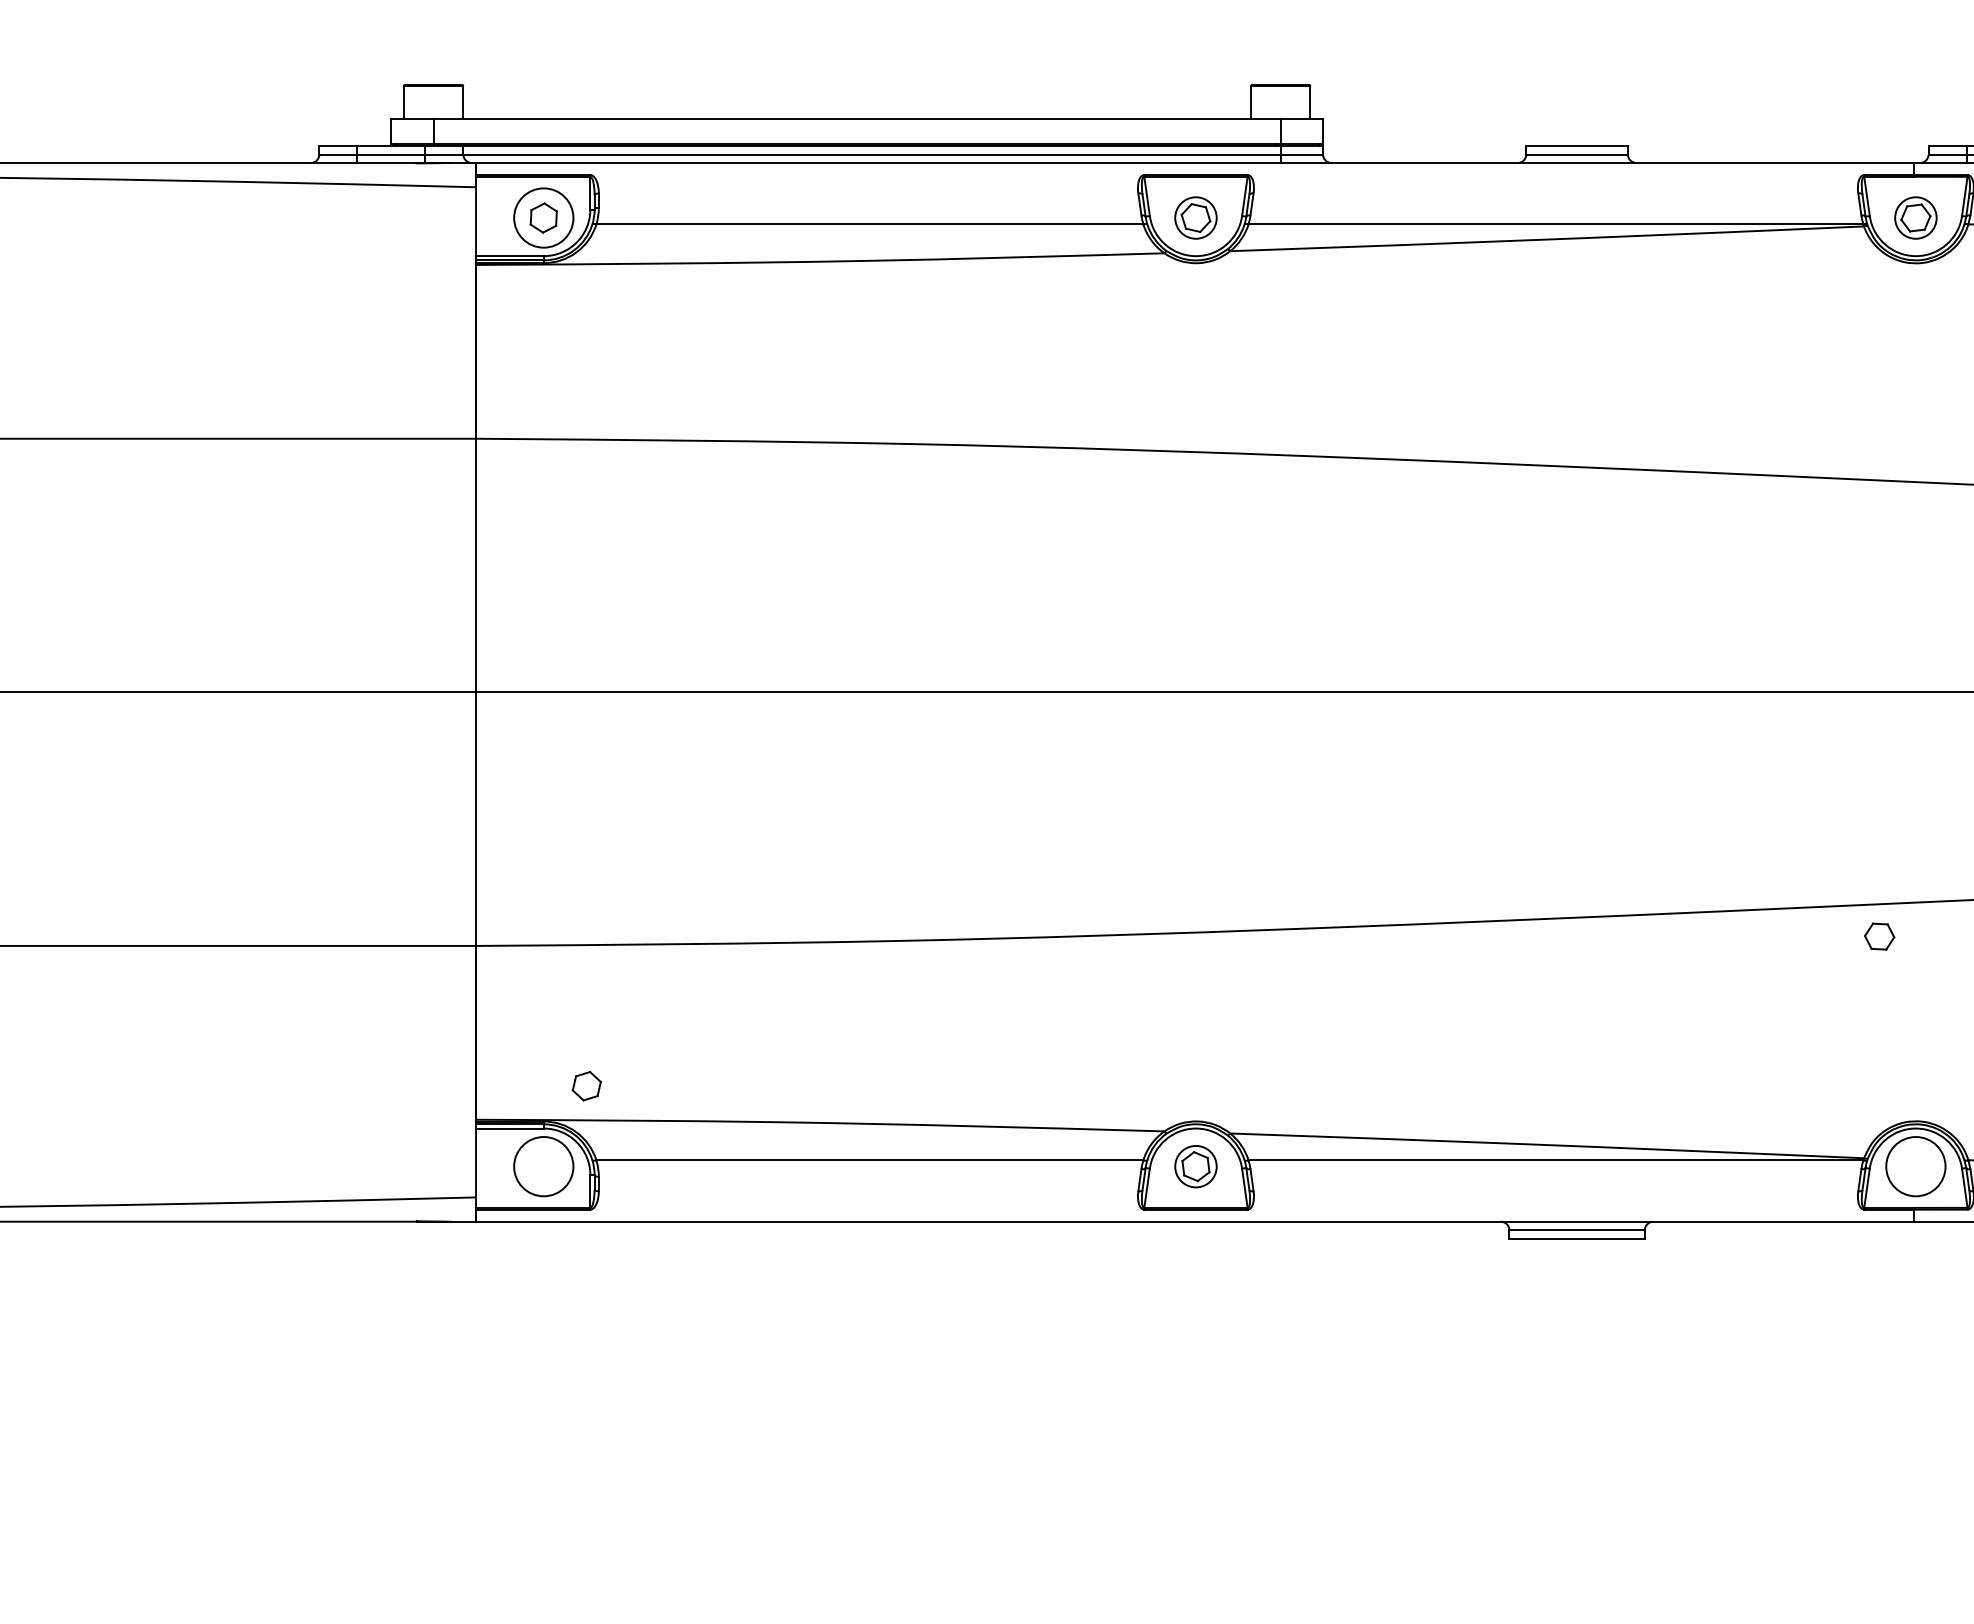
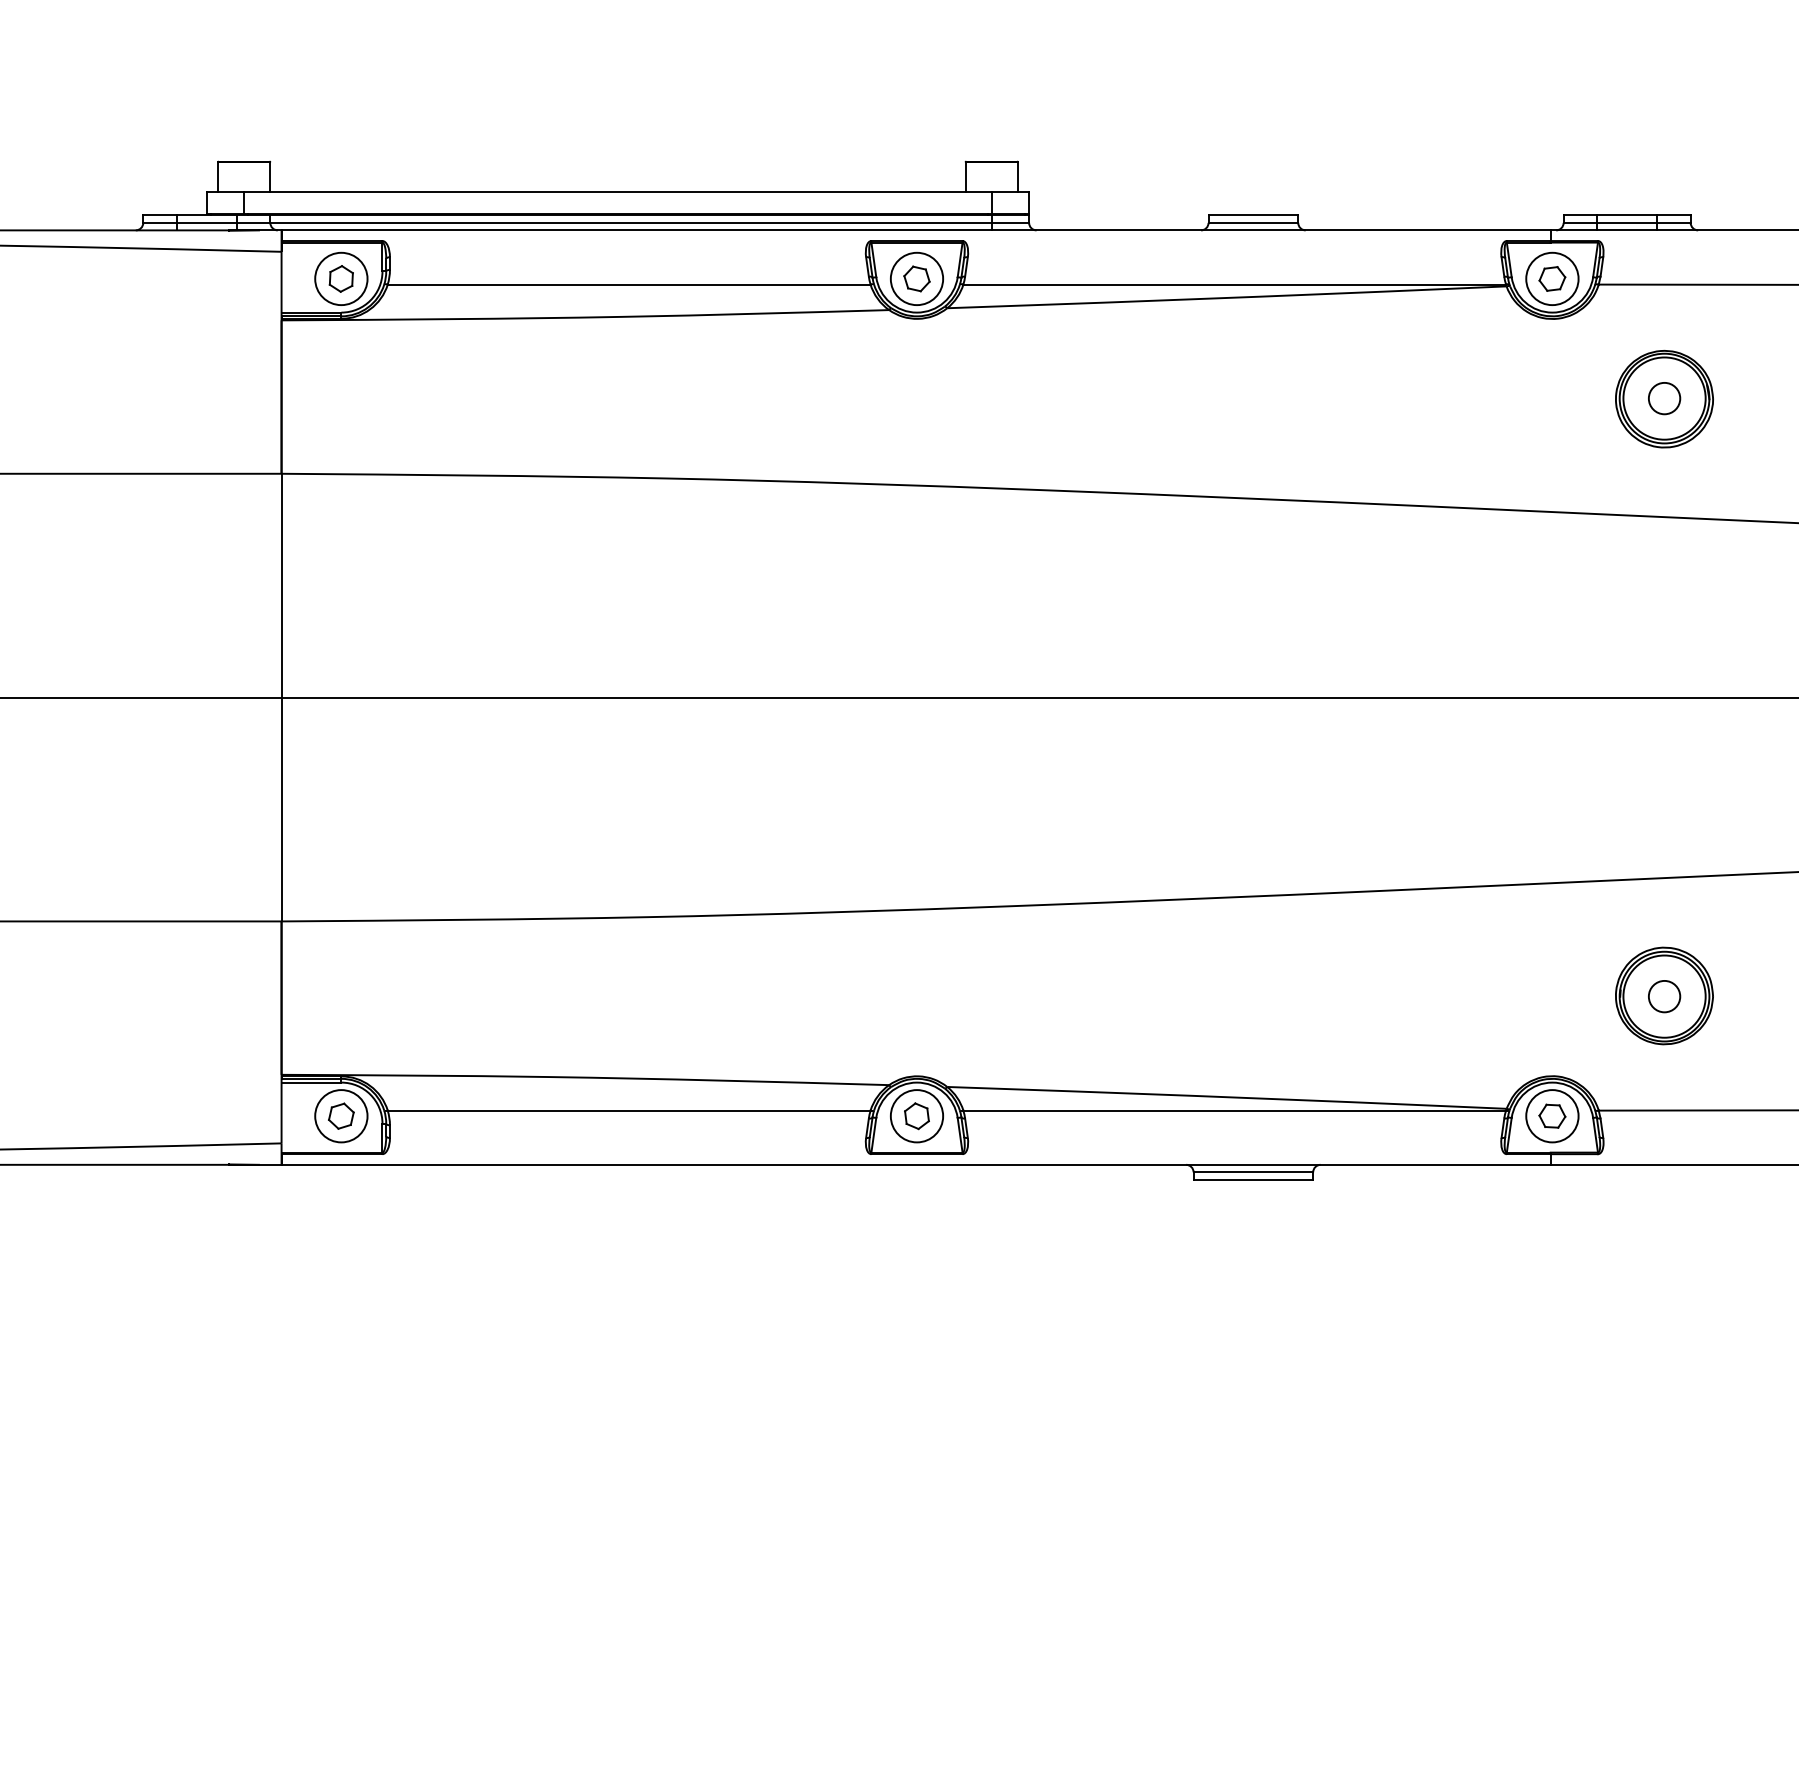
circle: (1195, 217) -> (916, 278), size x1.43
circle: (1916, 217) -> (1552, 278), size x1.43
part: (1879, 935) -> (1552, 1115), moved
part: (586, 1085) -> (341, 1115), moved
circle: (1195, 1166) -> (916, 1116), size x1.43

